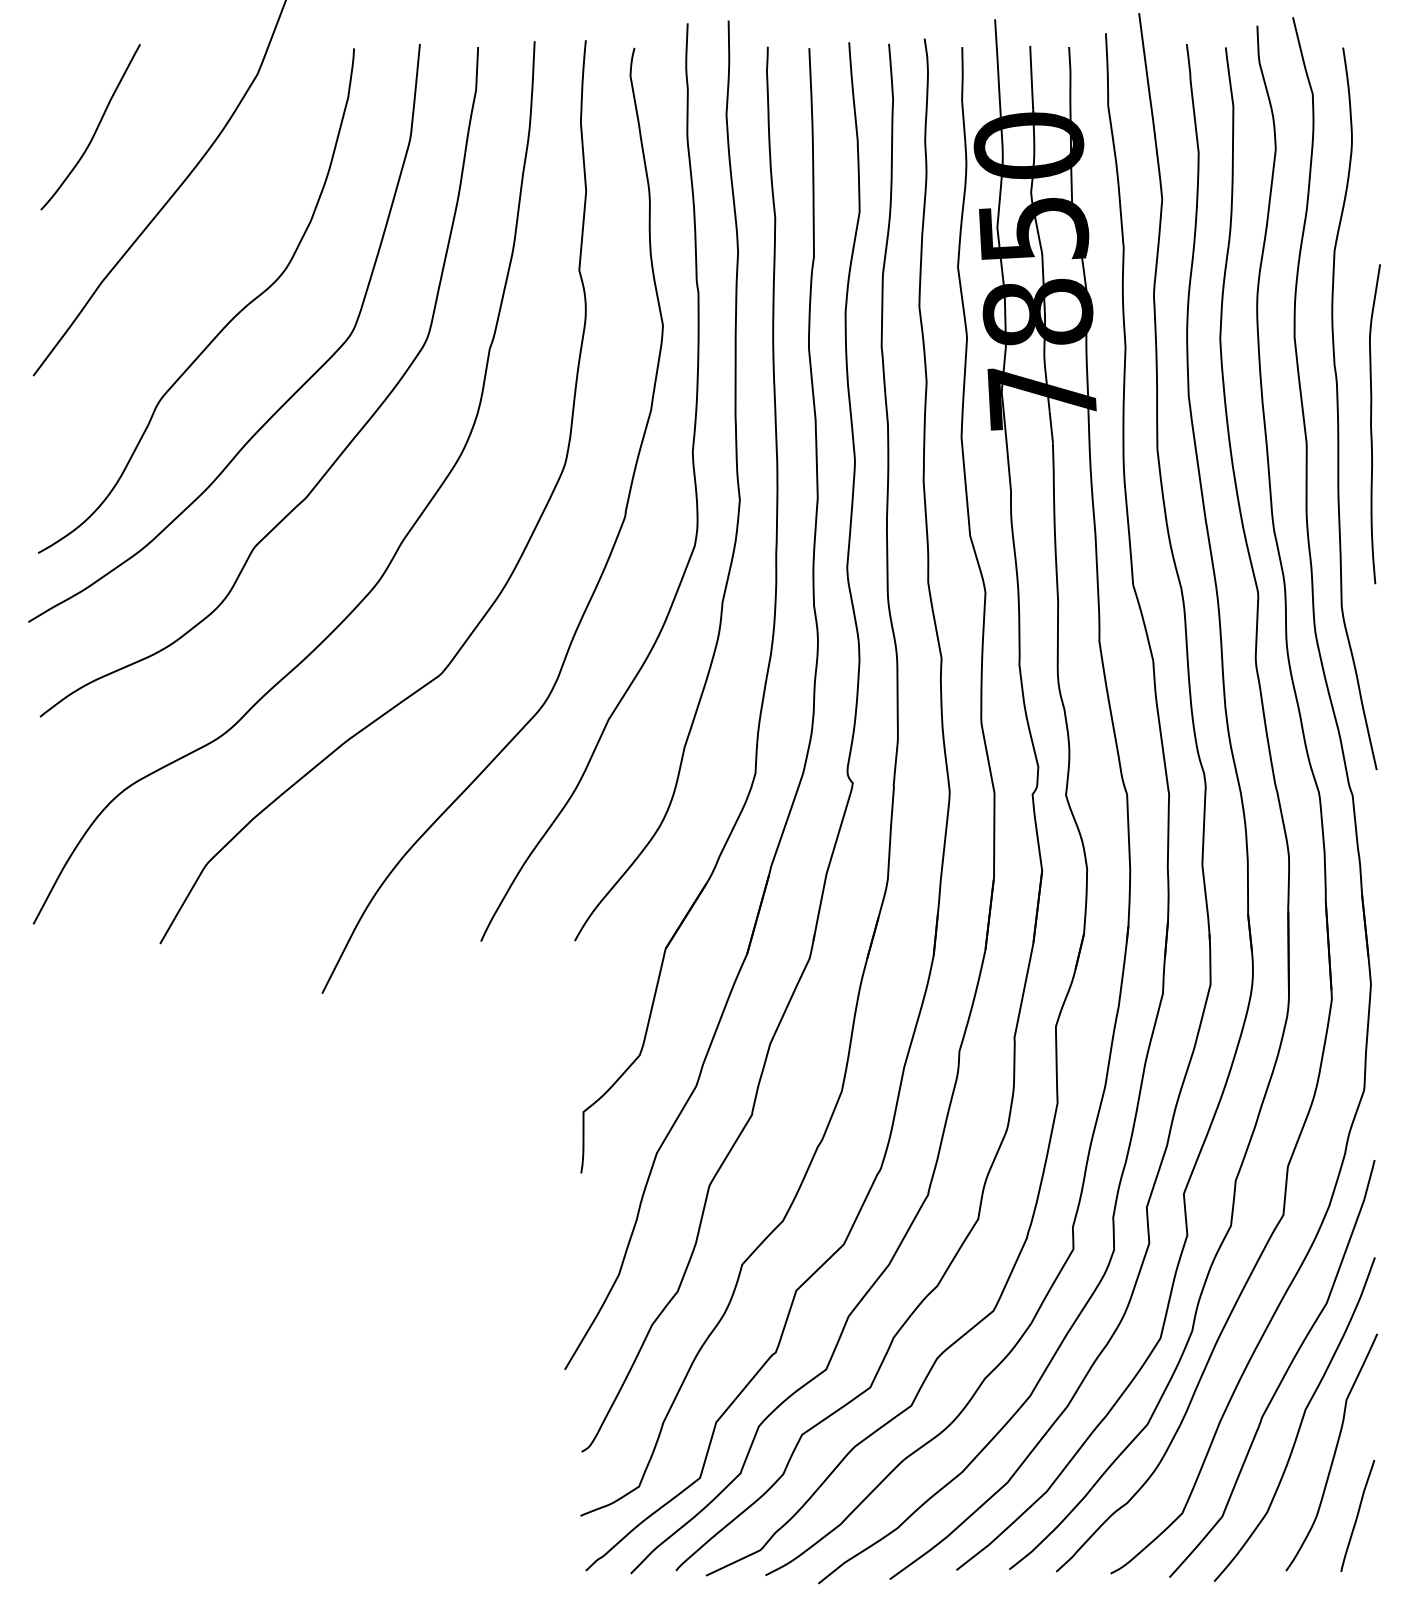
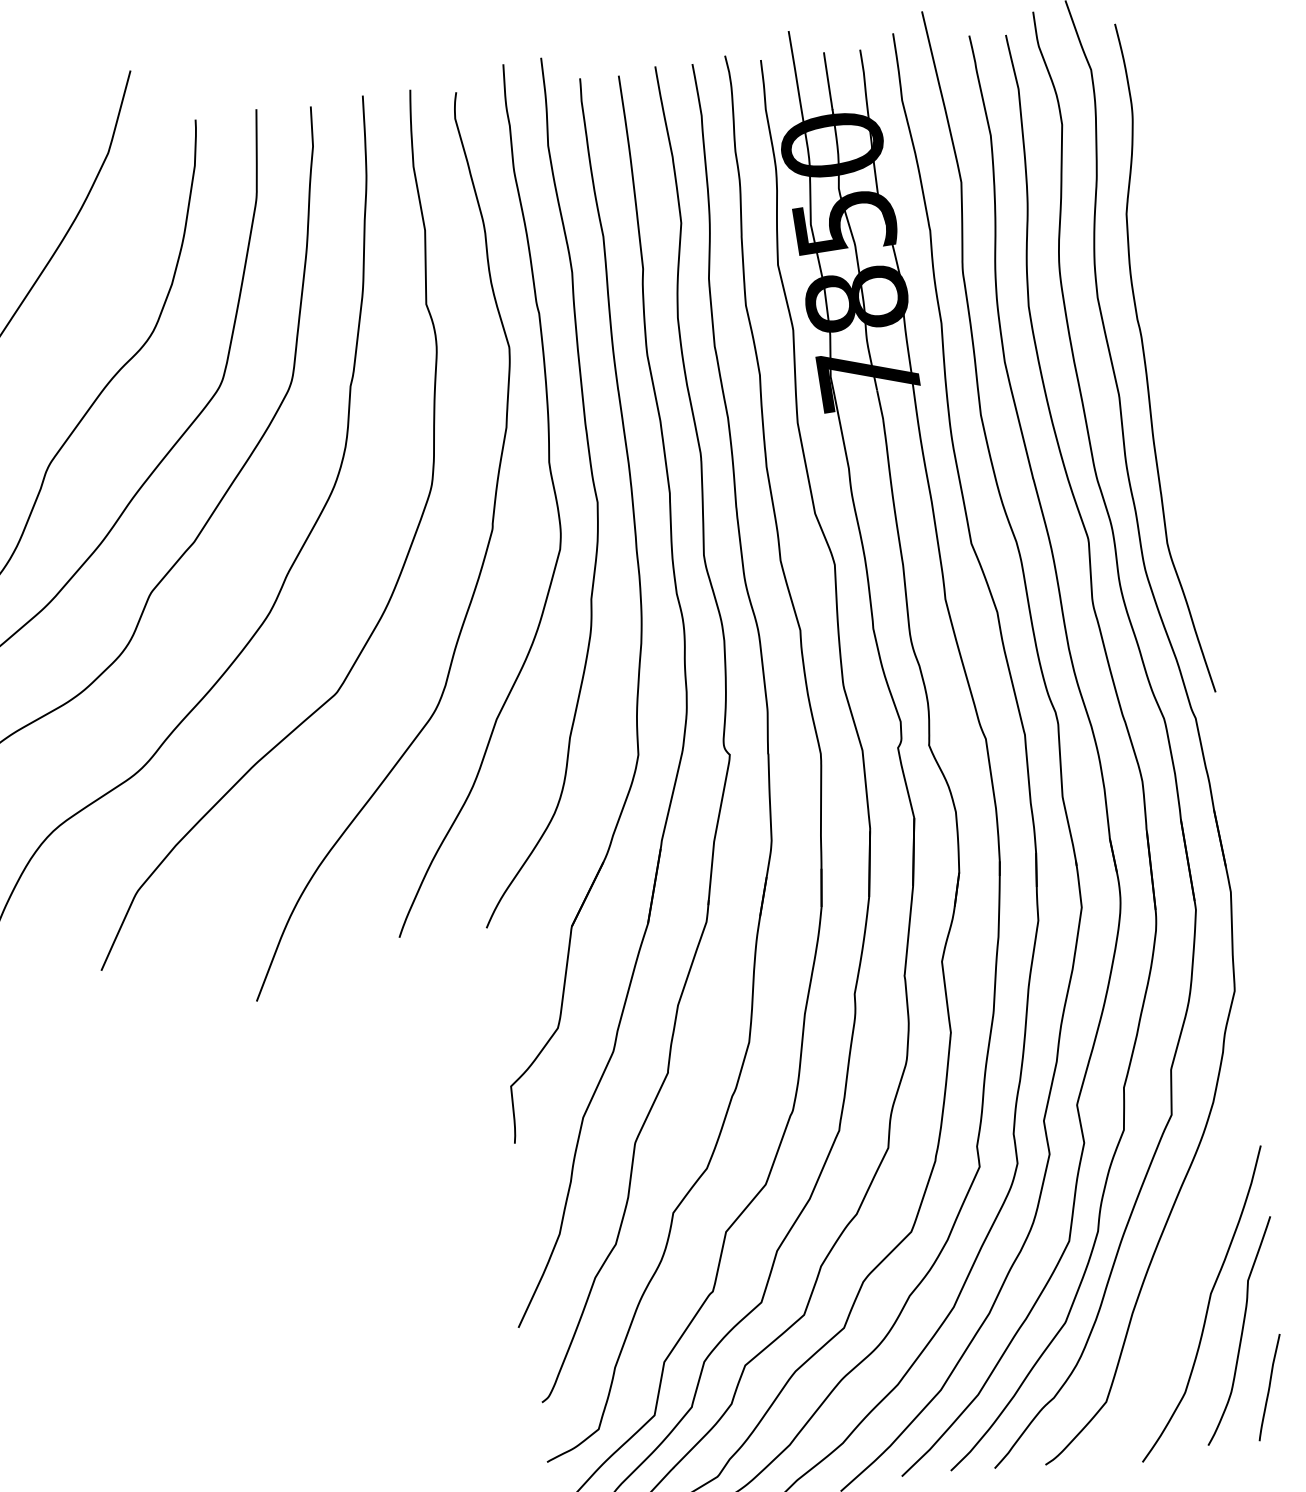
curve: (1371, 424) -> (1177, 371), removed
curve: (1284, 1373) -> (1187, 1262), removed

